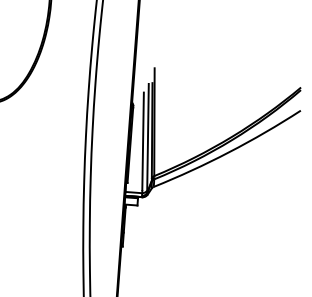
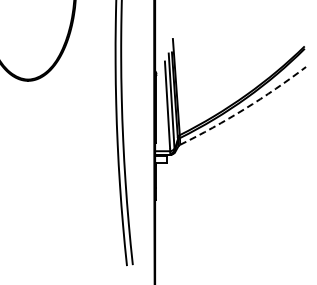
arc: (228, 151) -> (244, 108), solid -> dashed

